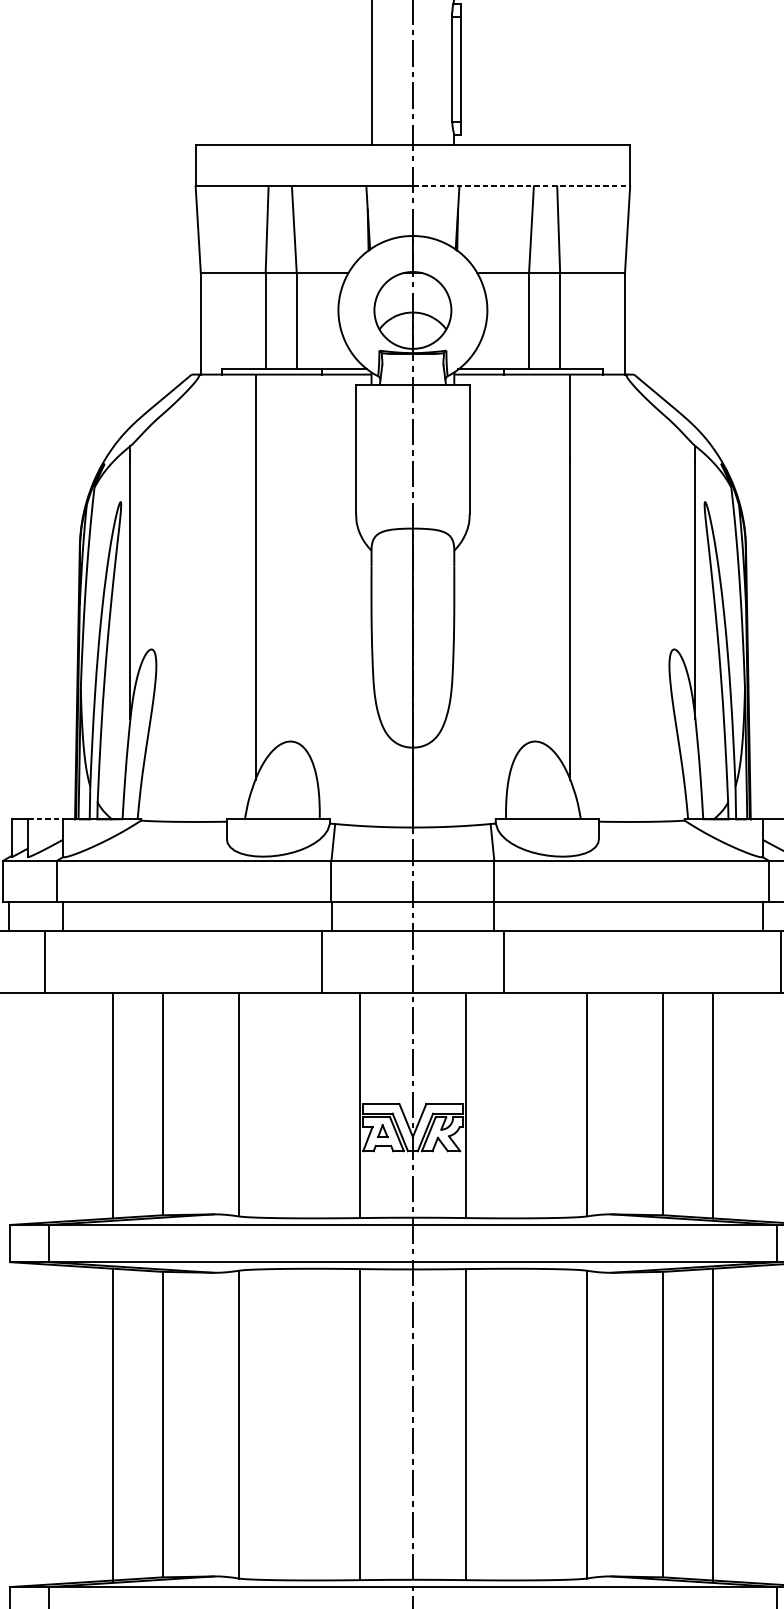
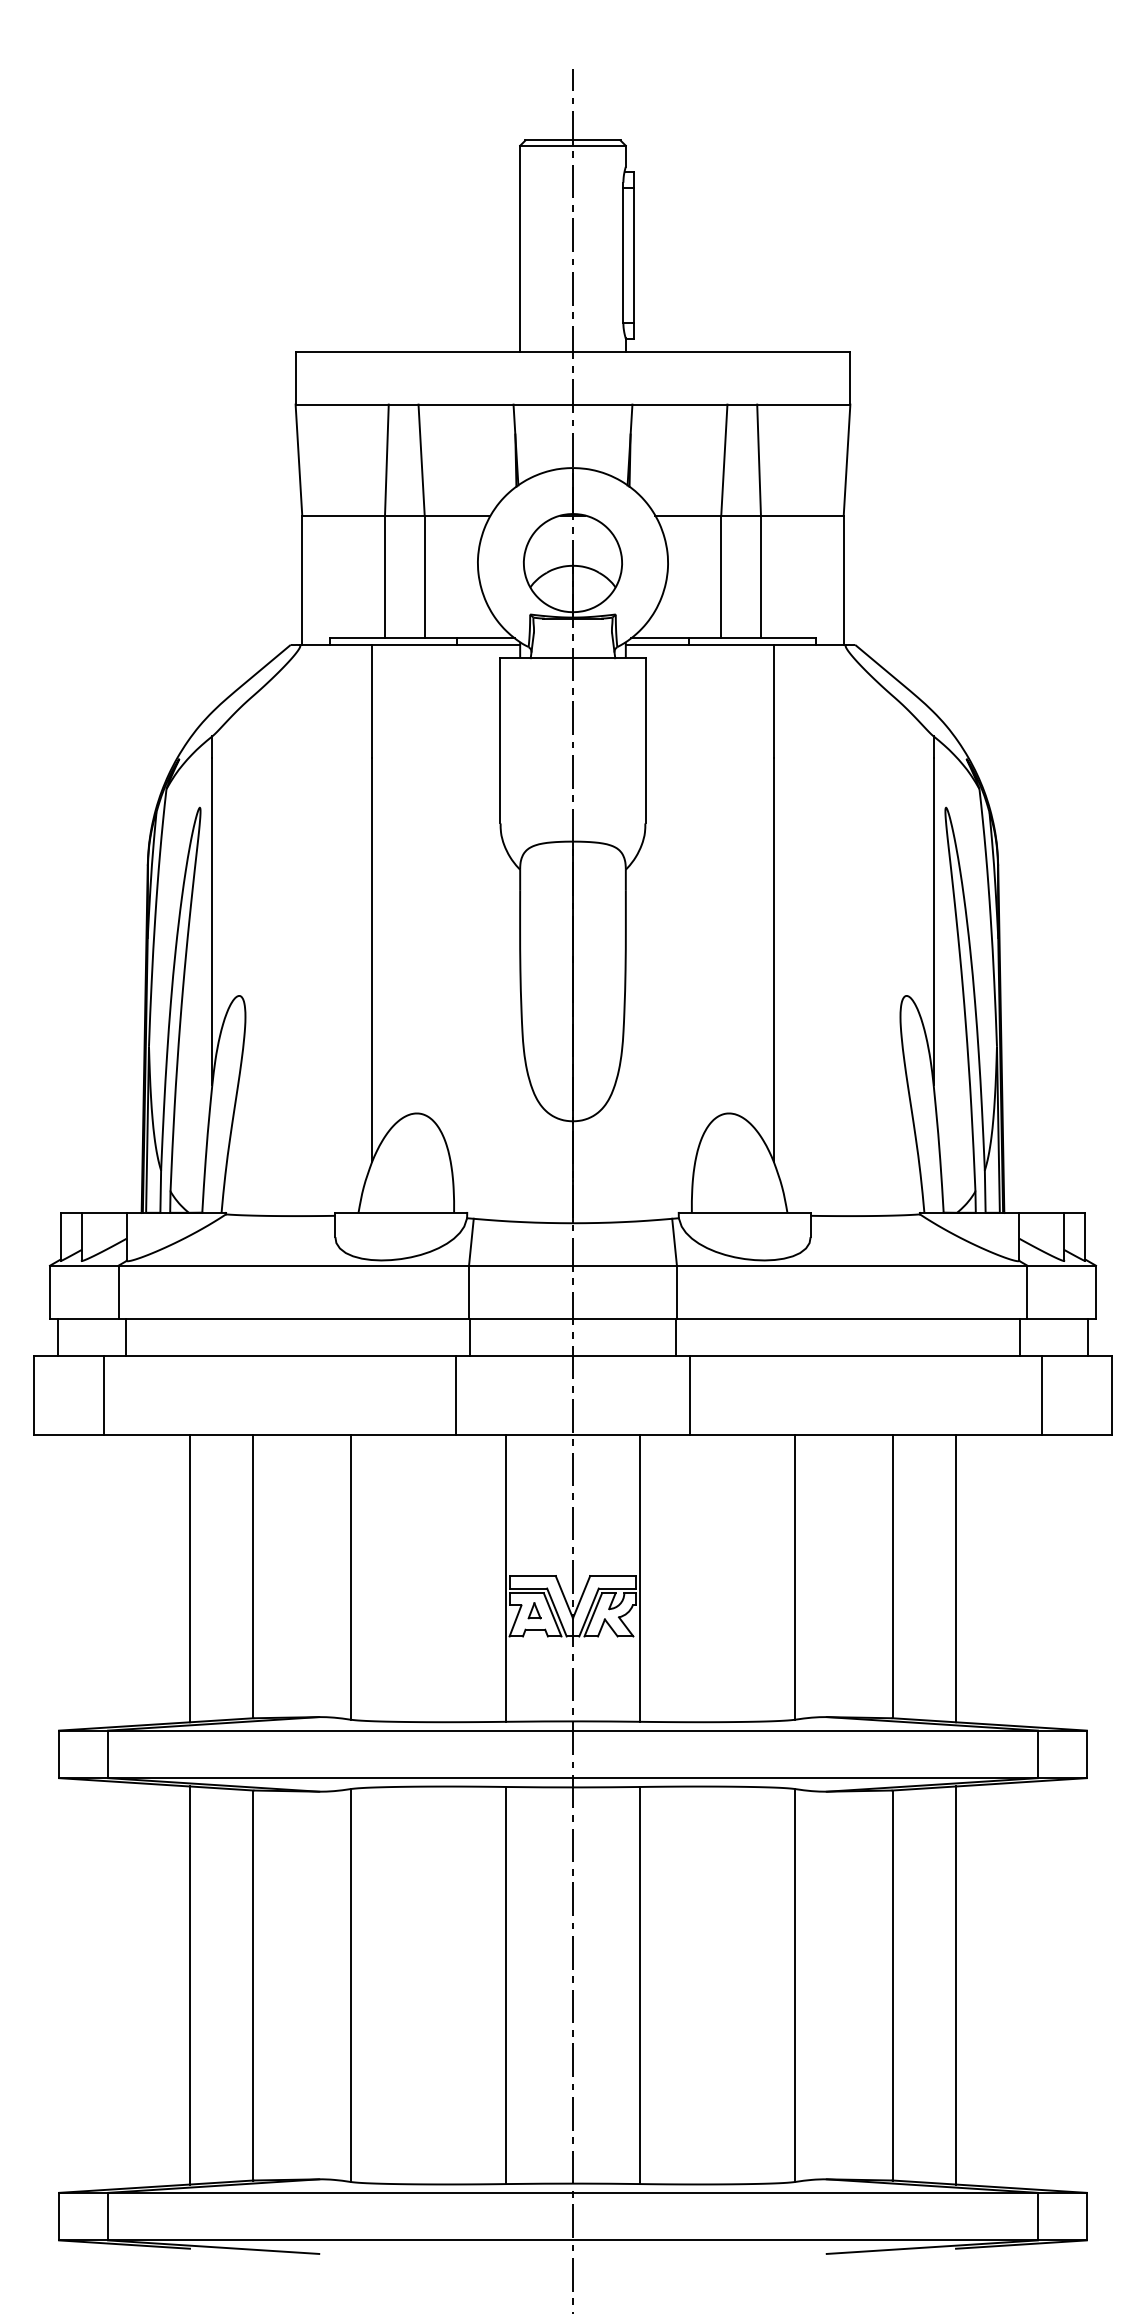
line: (522, 186) -> (712, 404), dashed -> solid
line: (45, 819) -> (104, 1212), dashed -> solid

